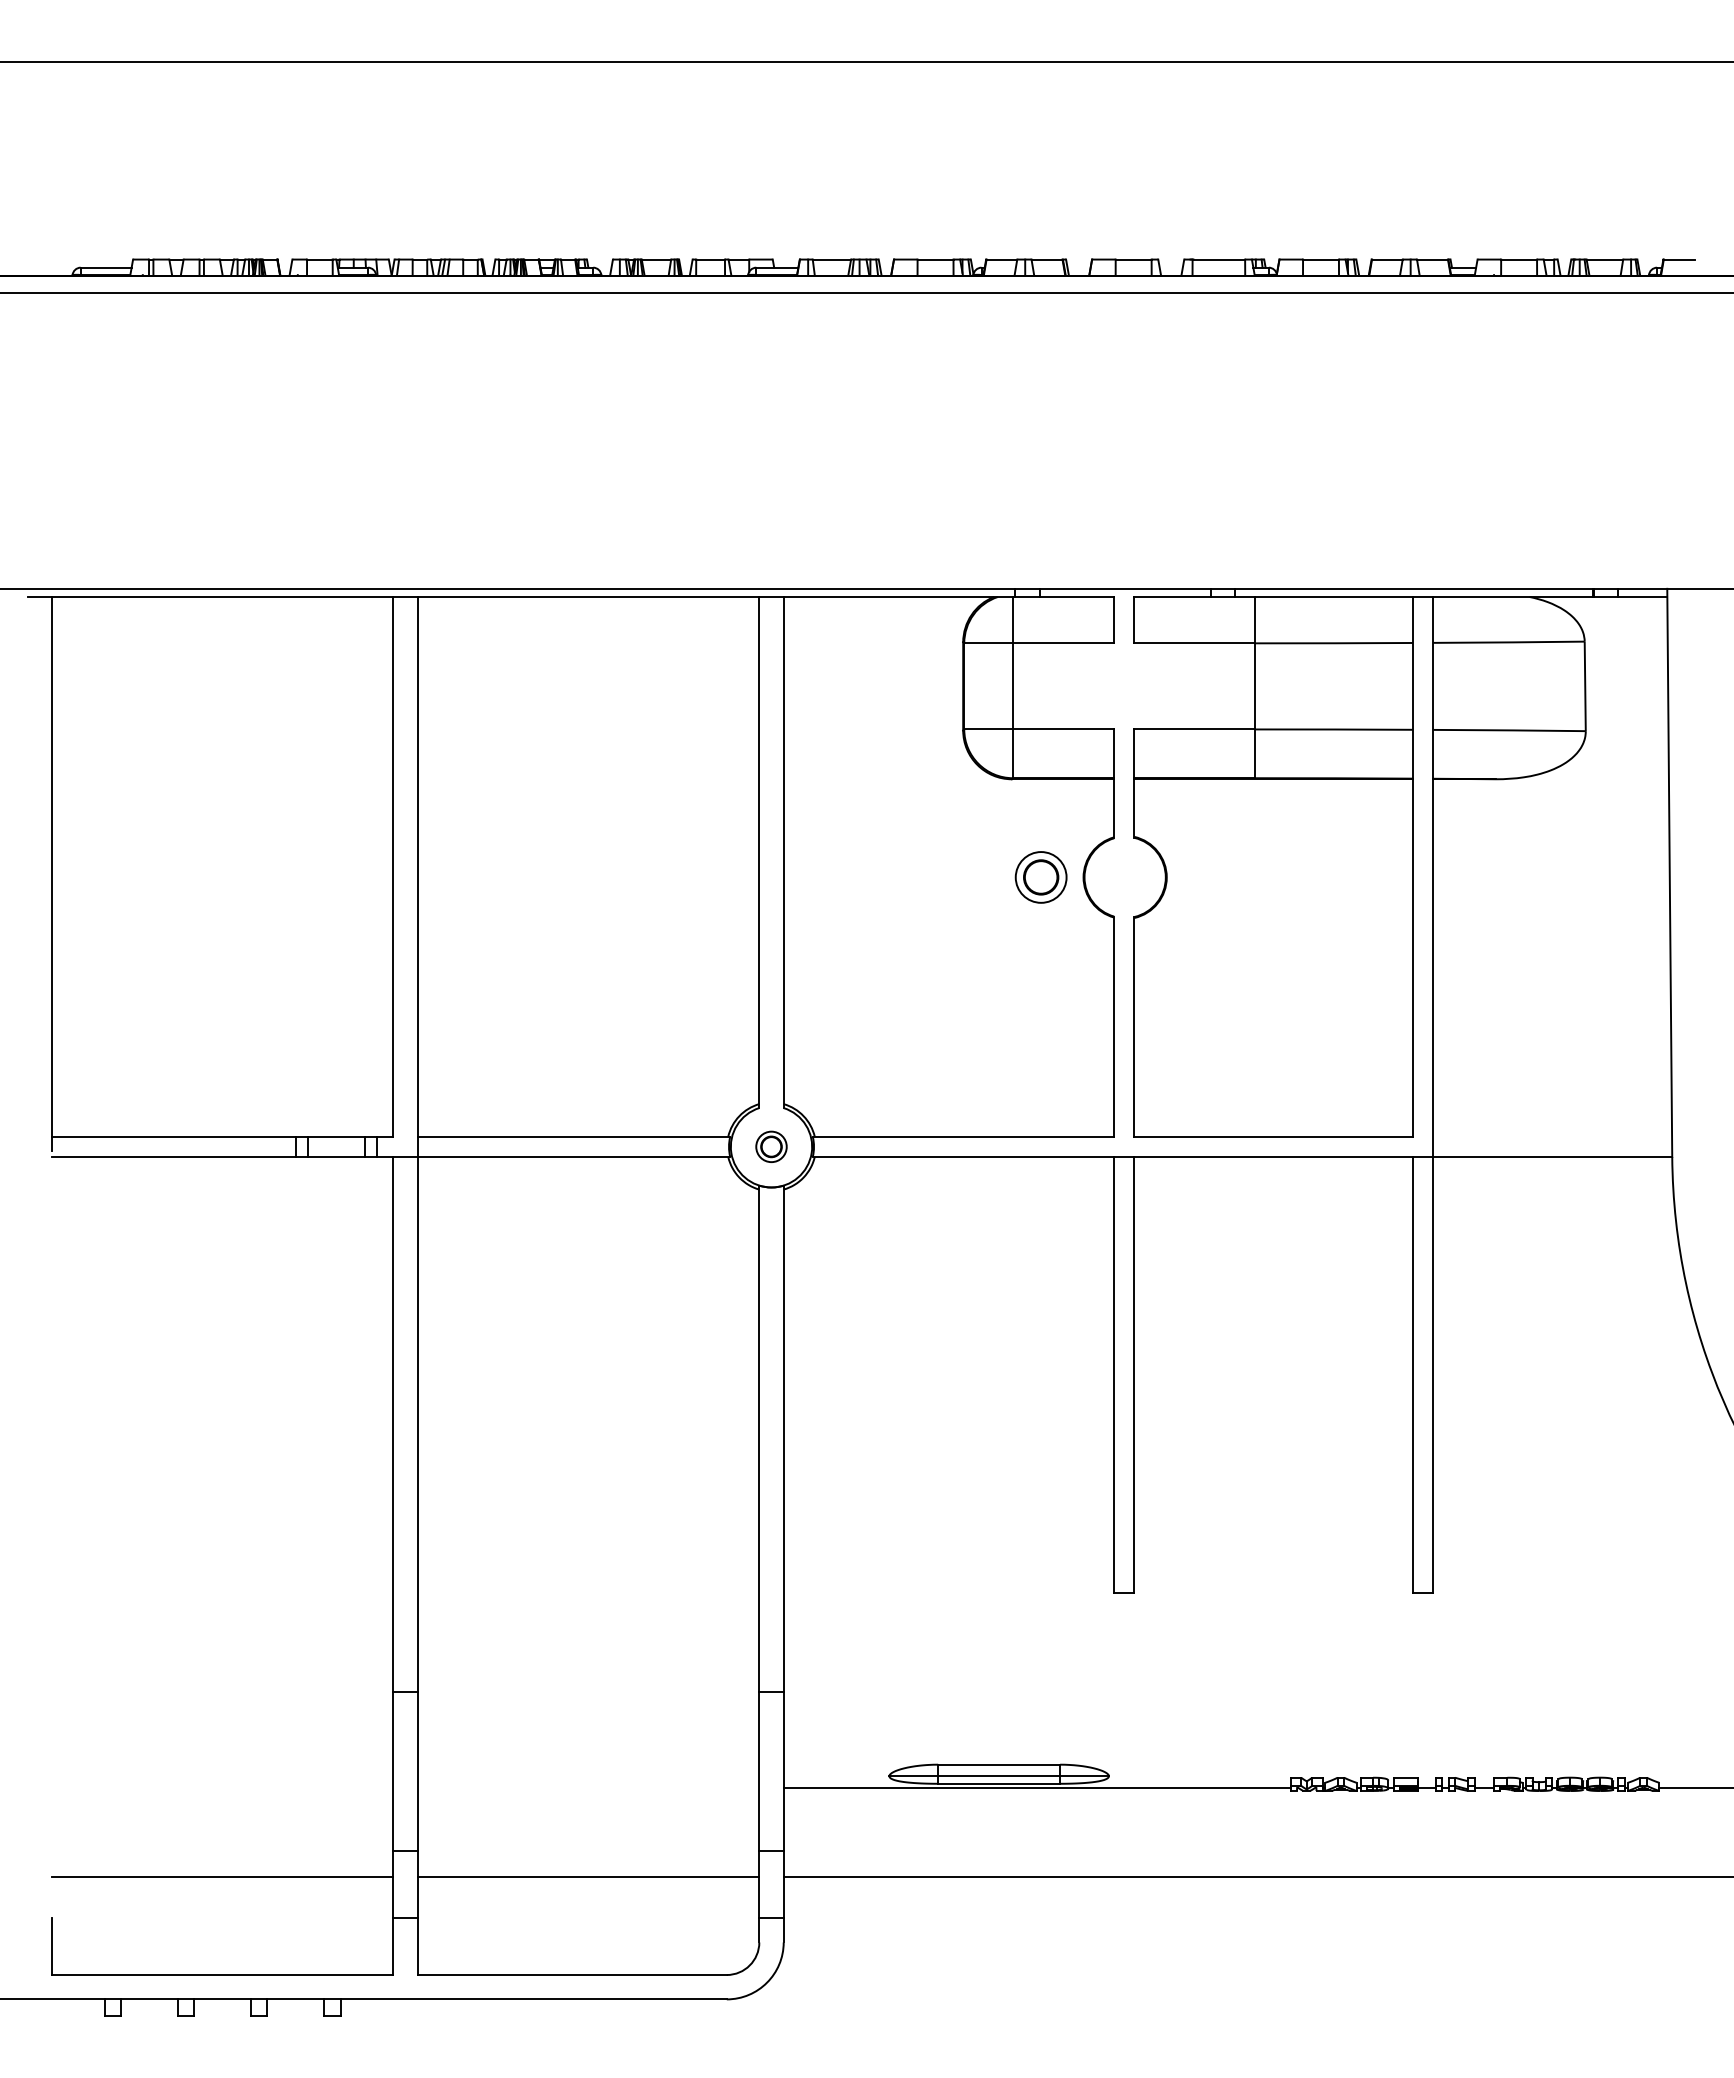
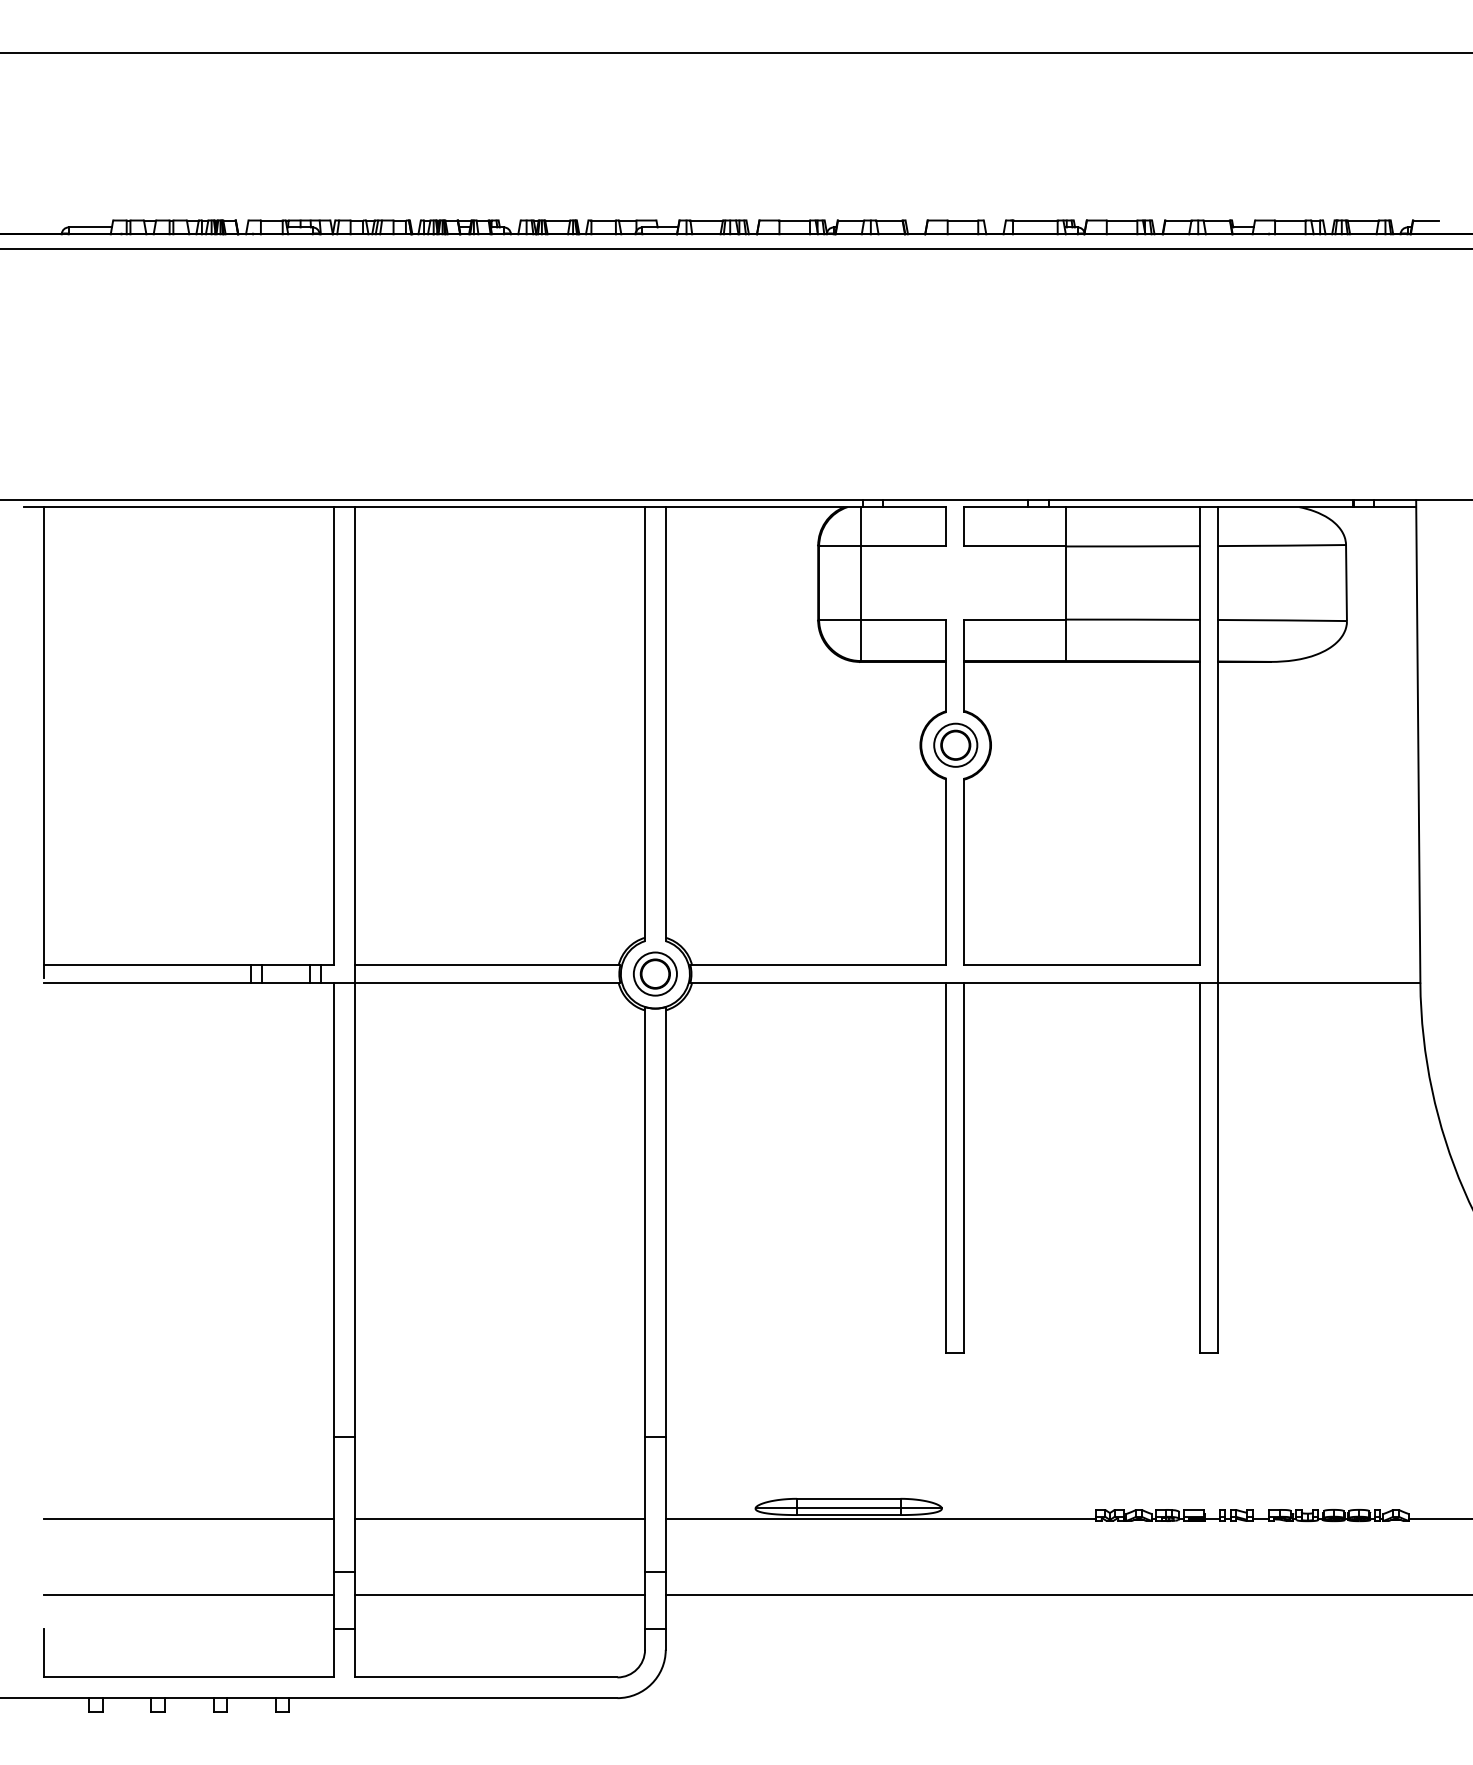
part: (1040, 877) -> (955, 745), moved
part: (771, 1146) -> (655, 973), size x1.67
line: (222, 1787) -> (189, 1518), added
line: (588, 1787) -> (499, 1518), added

